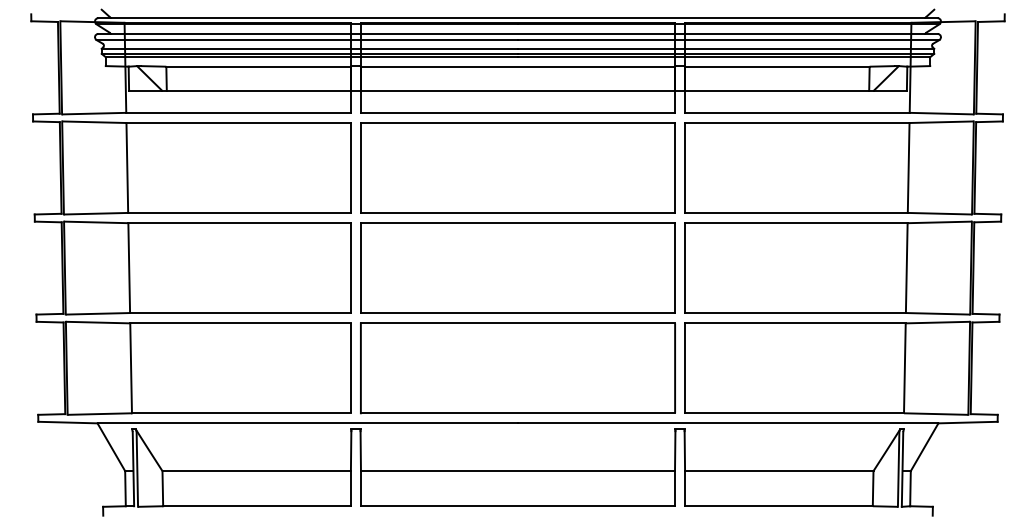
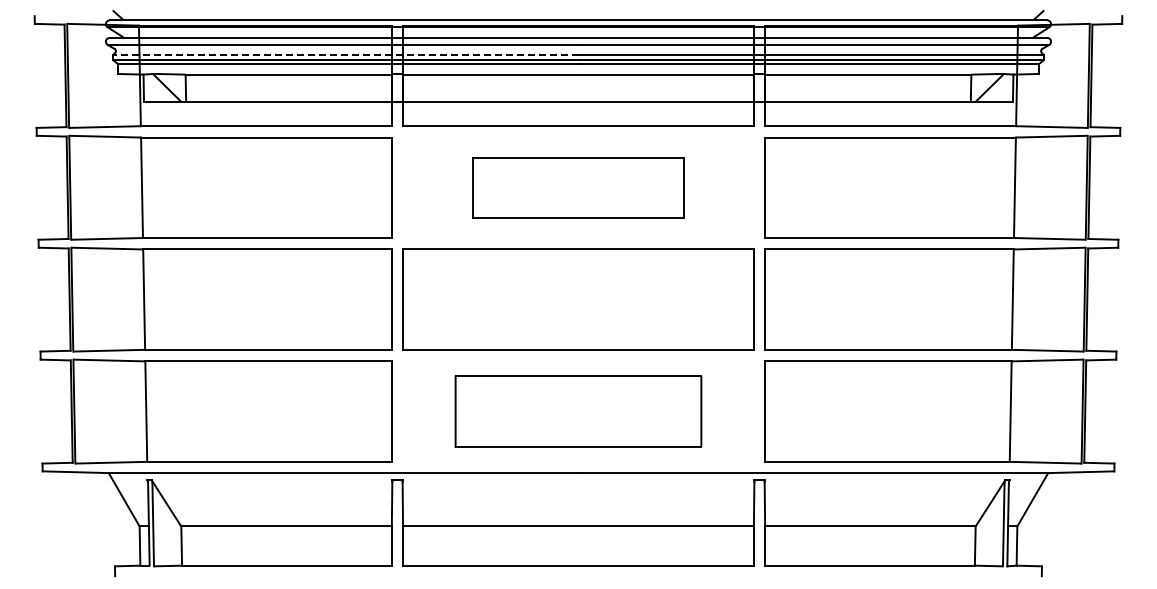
line: (309, 48) -> (345, 54), solid -> dashed
part: (518, 167) -> (578, 187), size x0.6
part: (518, 368) -> (578, 411), size x0.7

